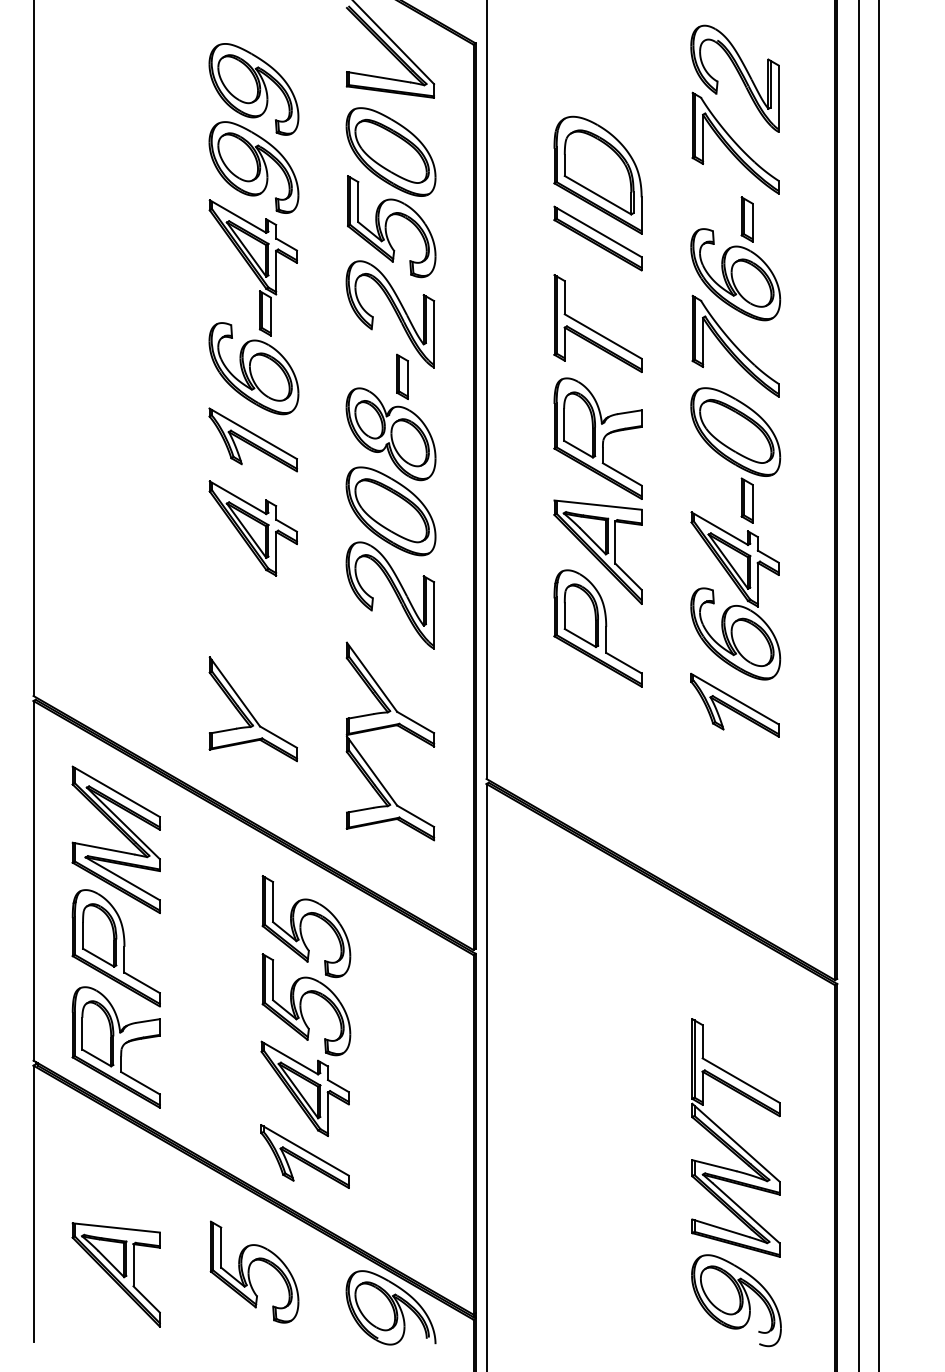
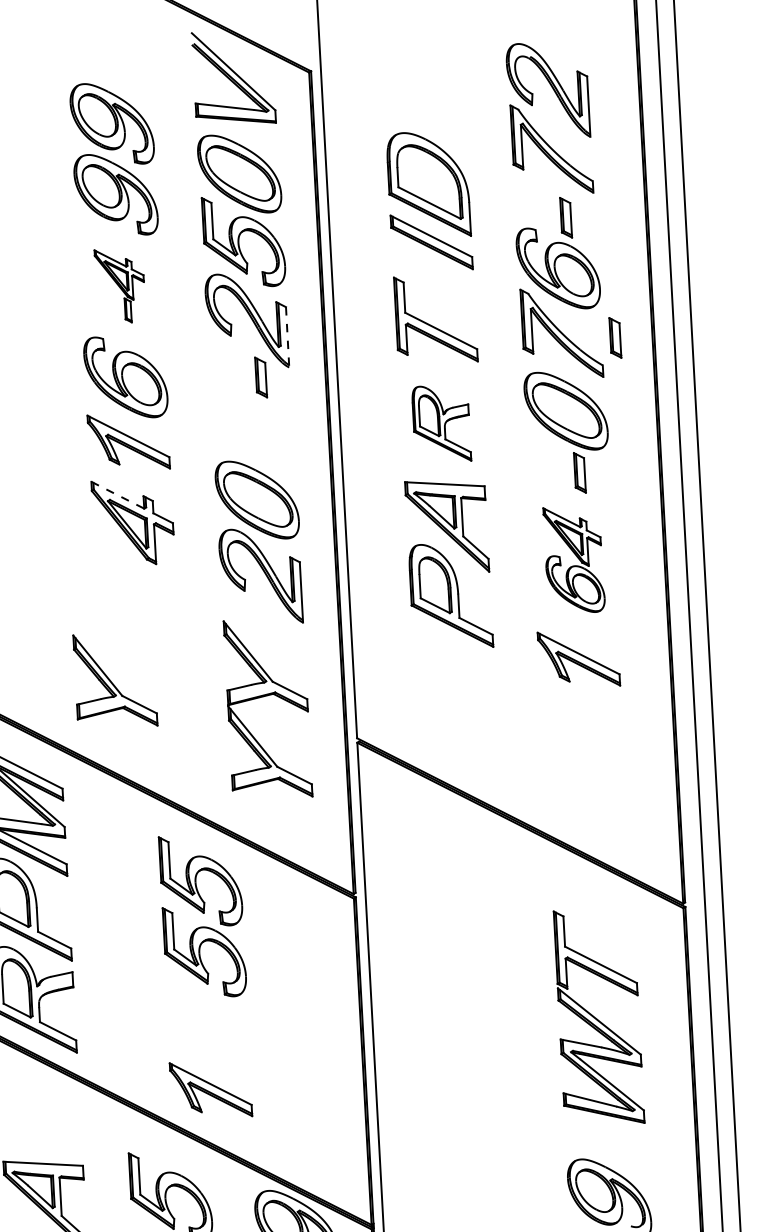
part: (252, 267) -> (119, 285), size x0.6
line: (434, 334) -> (288, 337), solid -> dashed
part: (793, 354) -> (614, 337), added
part: (390, 434) -> (253, 430), removed
part: (597, 438) -> (441, 423), size x0.7
line: (238, 497) -> (118, 495), solid -> dashed
part: (735, 595) -> (573, 559), size x0.7
part: (252, 709) -> (114, 680), moved
part: (304, 1088) -> (207, 1028), removed
part: (735, 1137) -> (598, 1016), moved

